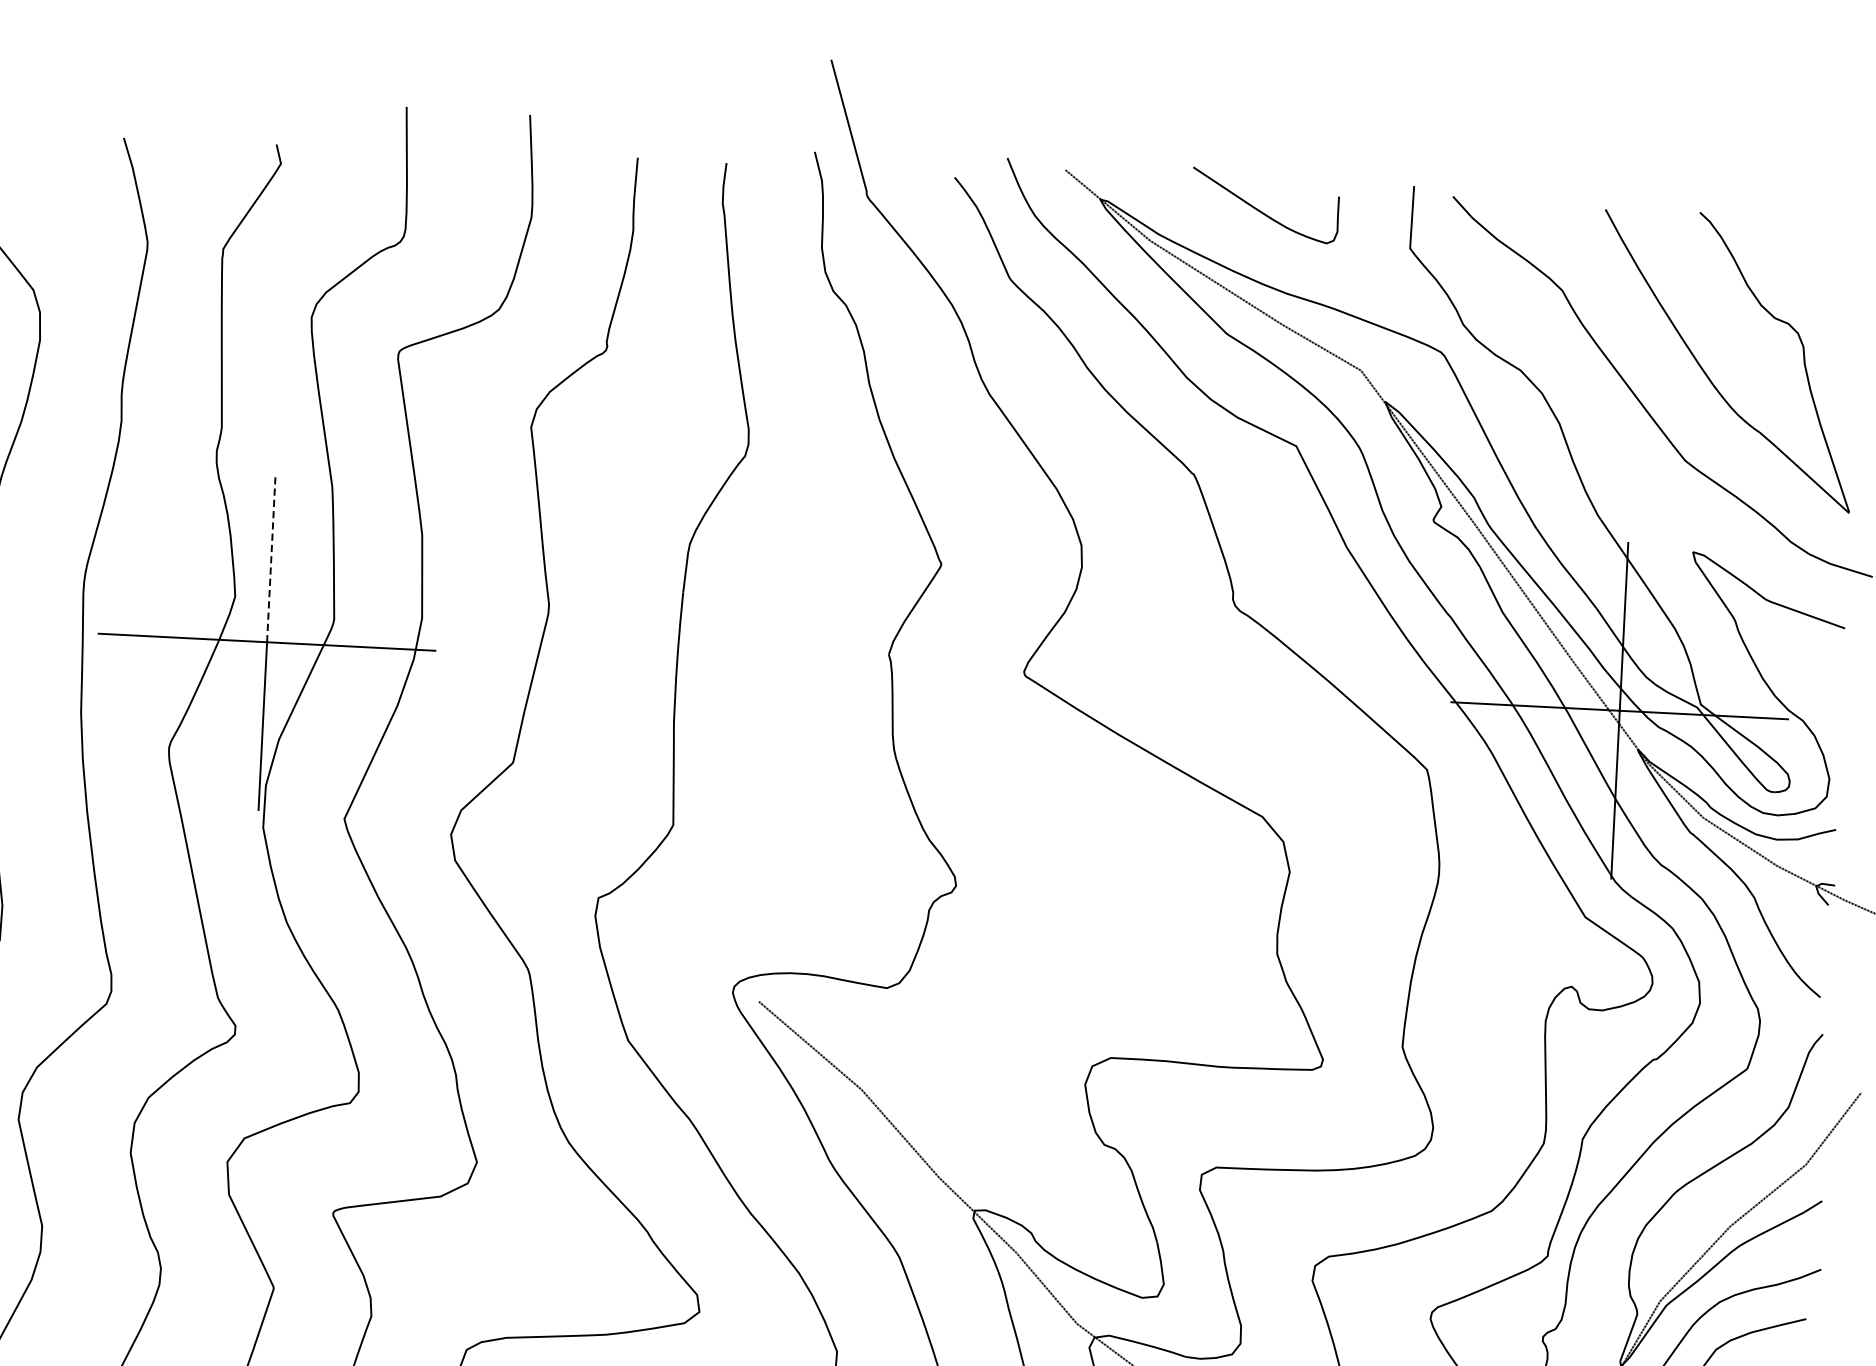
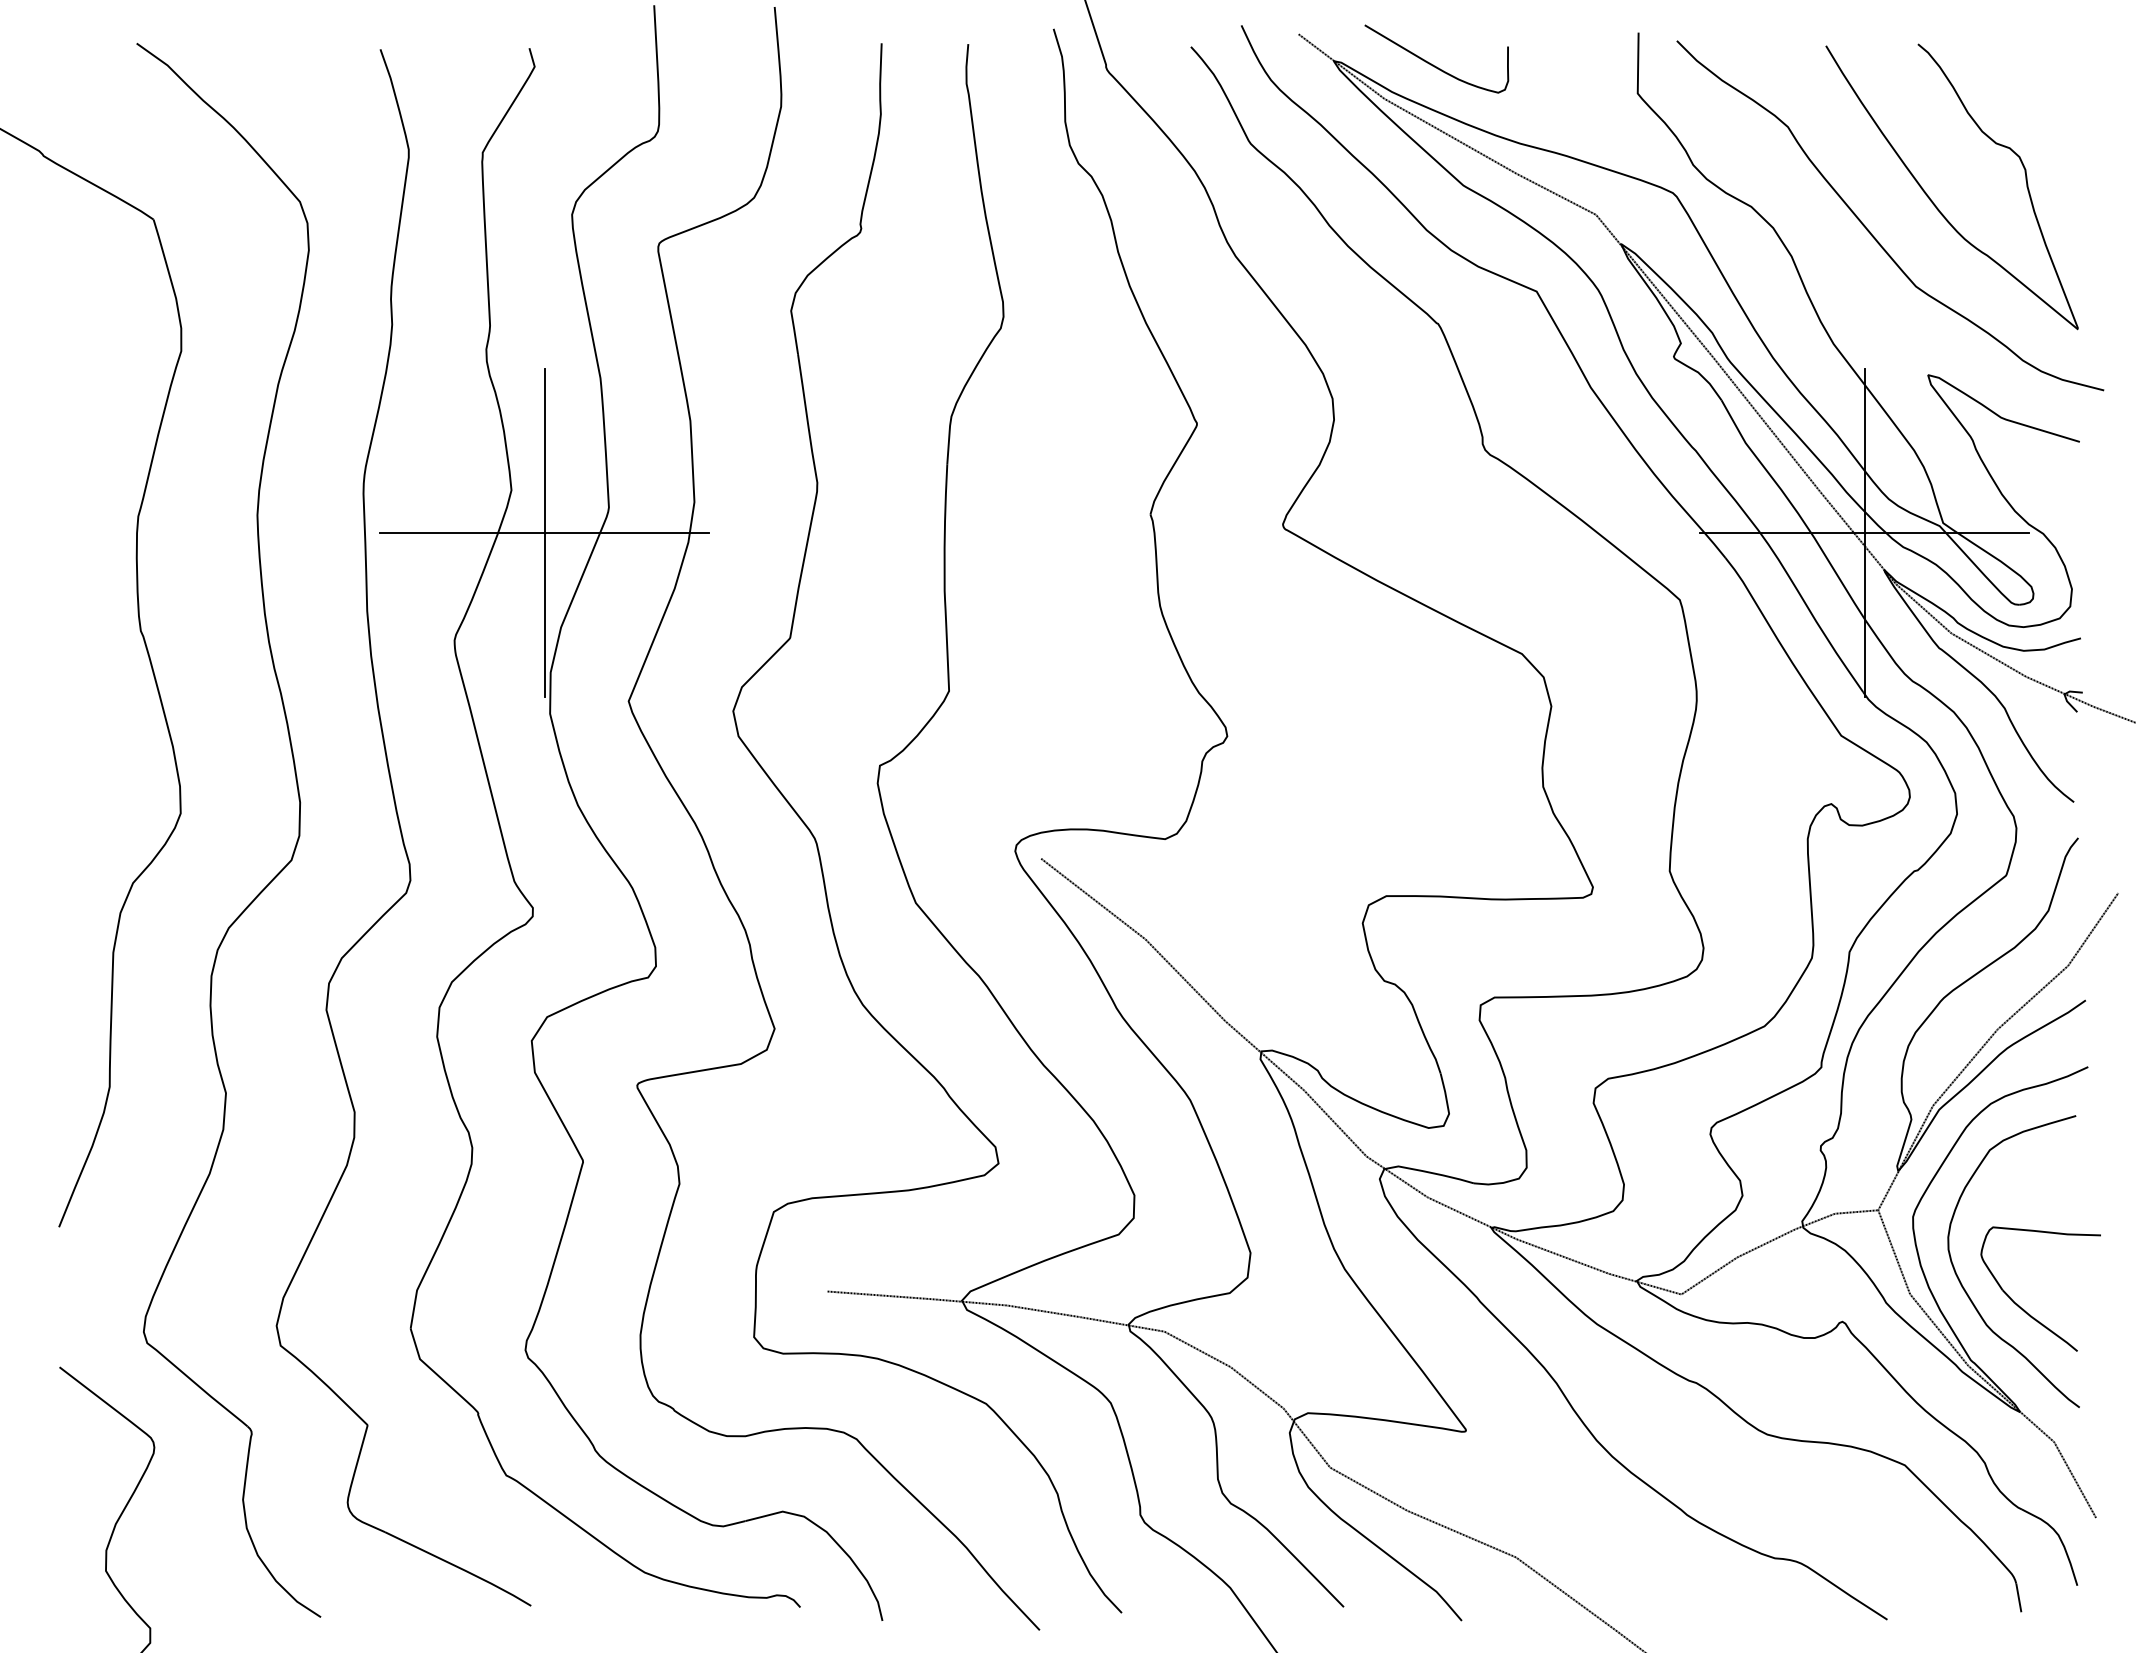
curve: (1261, 211) -> (1433, 64), moved
line: (271, 558) -> (544, 451), dashed -> solid

